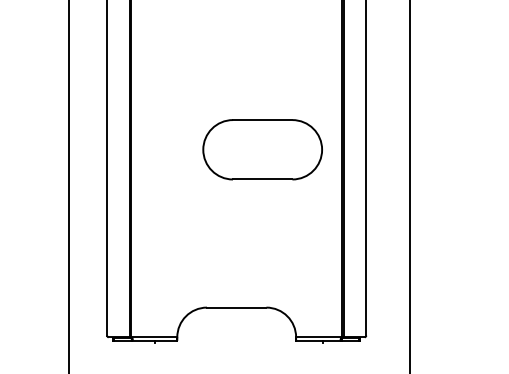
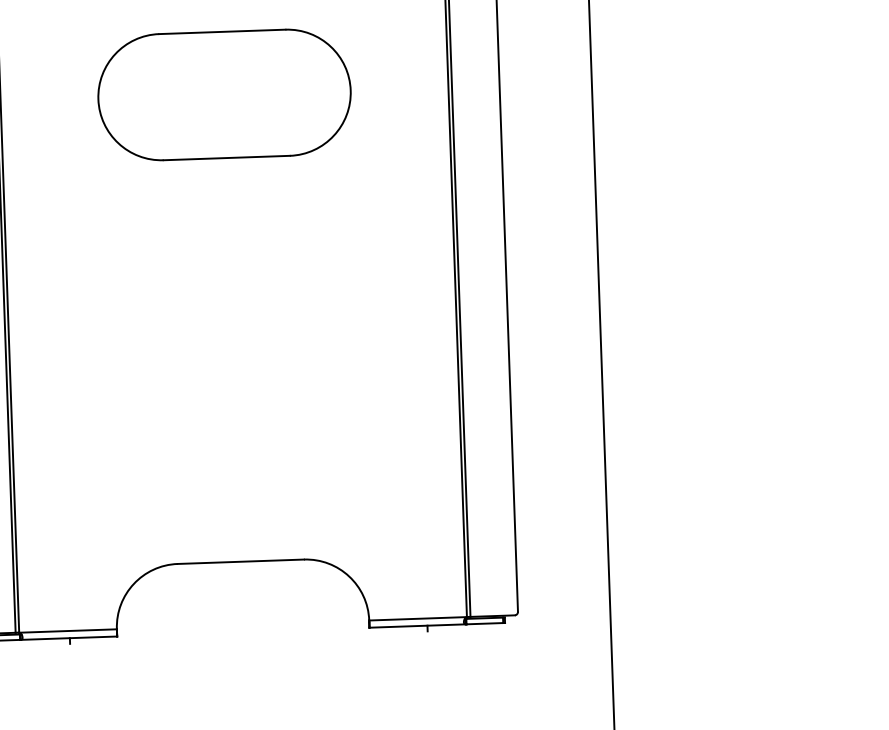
part: (262, 149) -> (224, 94), moved

